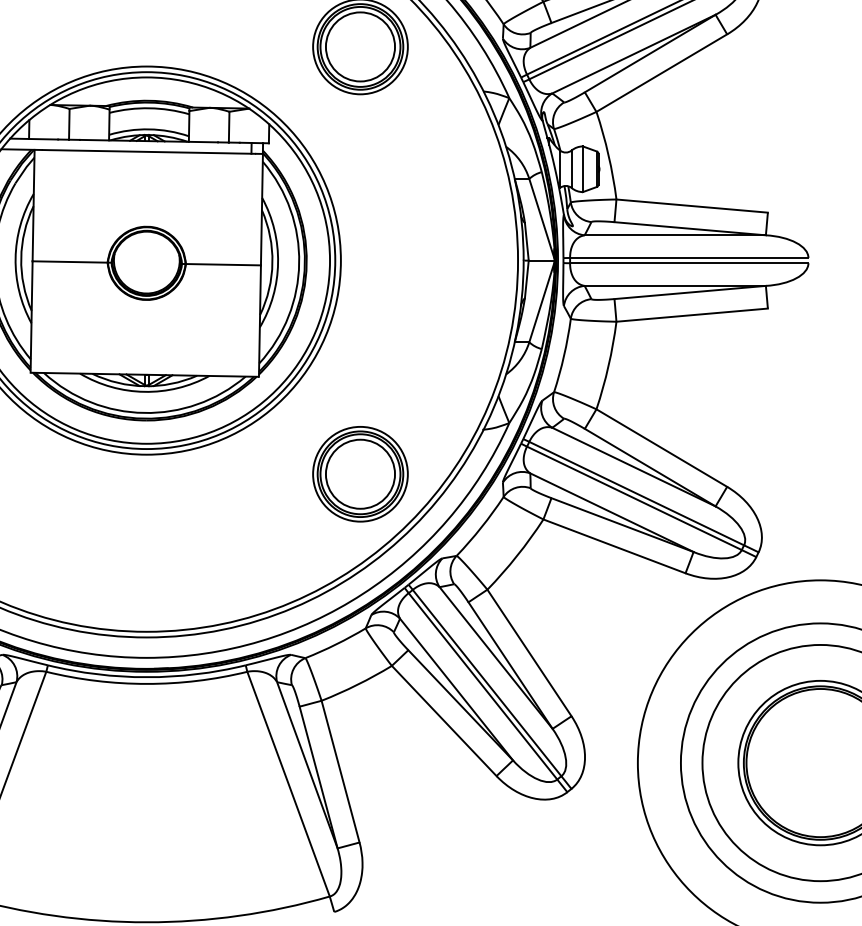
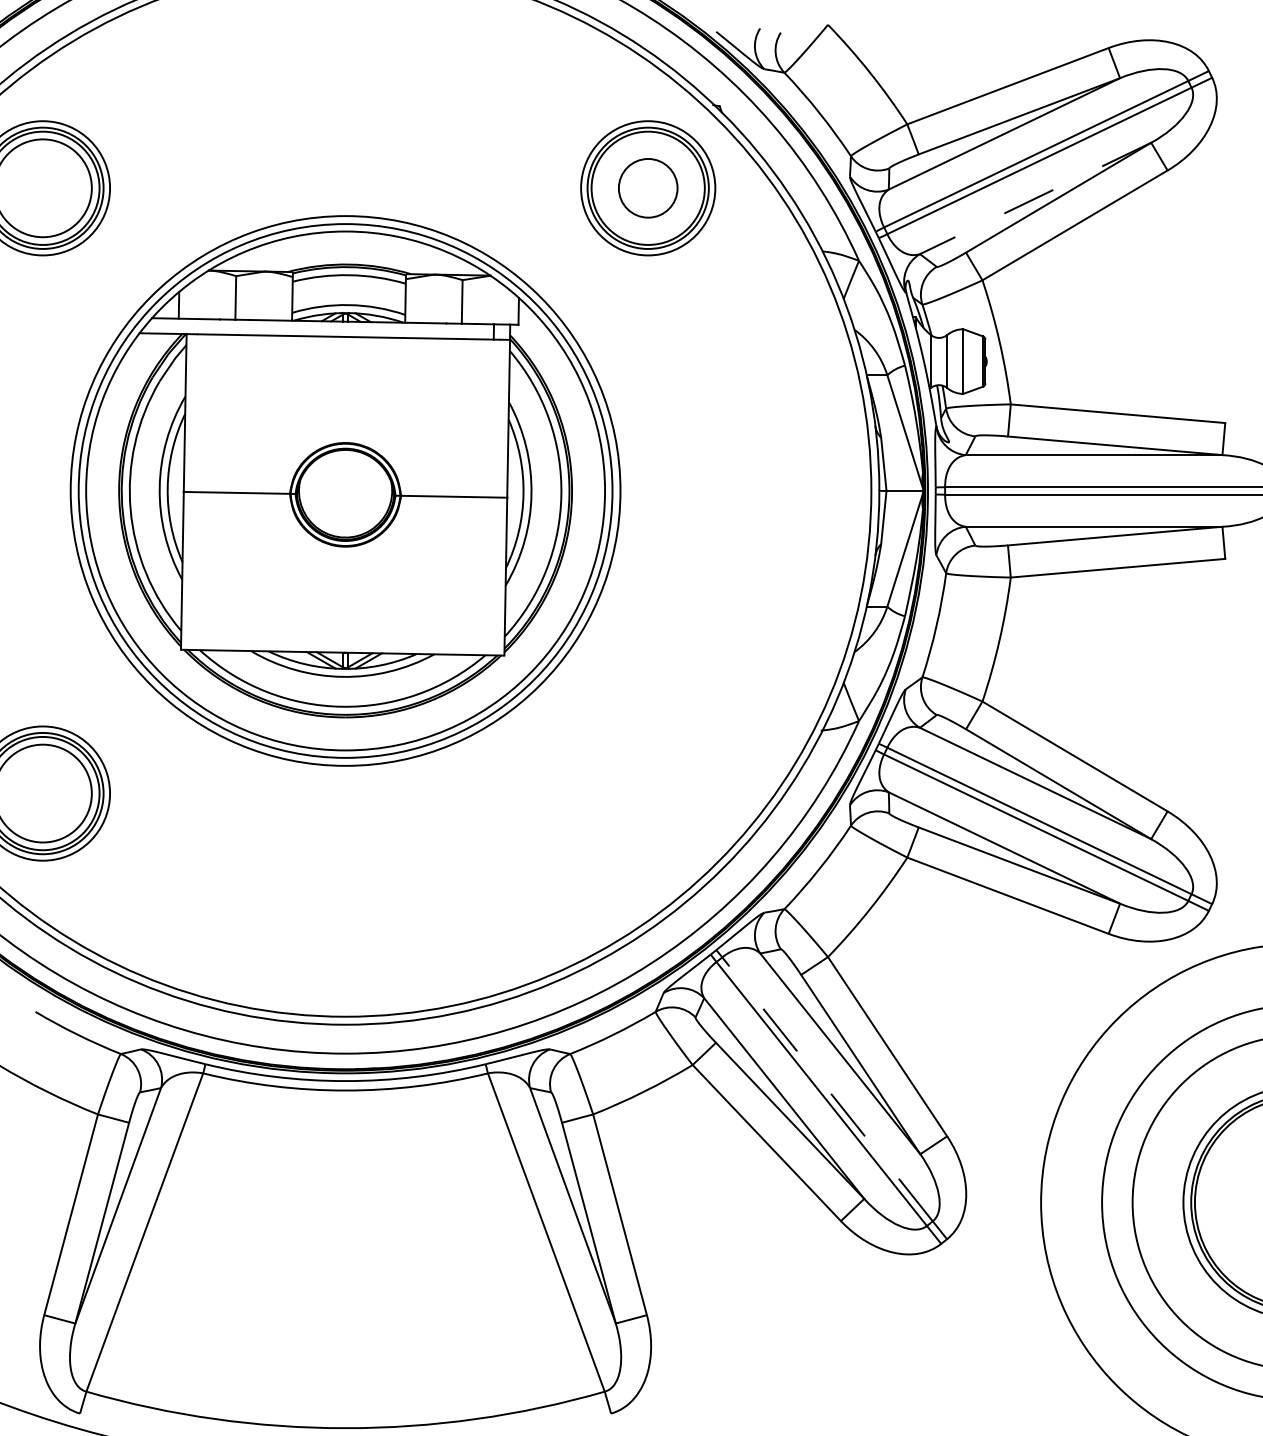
circle: (360, 47) -> (648, 188), size x0.6
line: (633, 54) -> (1035, 198), solid -> dashed
part: (360, 474) -> (648, 793), removed
line: (487, 683) -> (827, 1089), solid -> dashed

